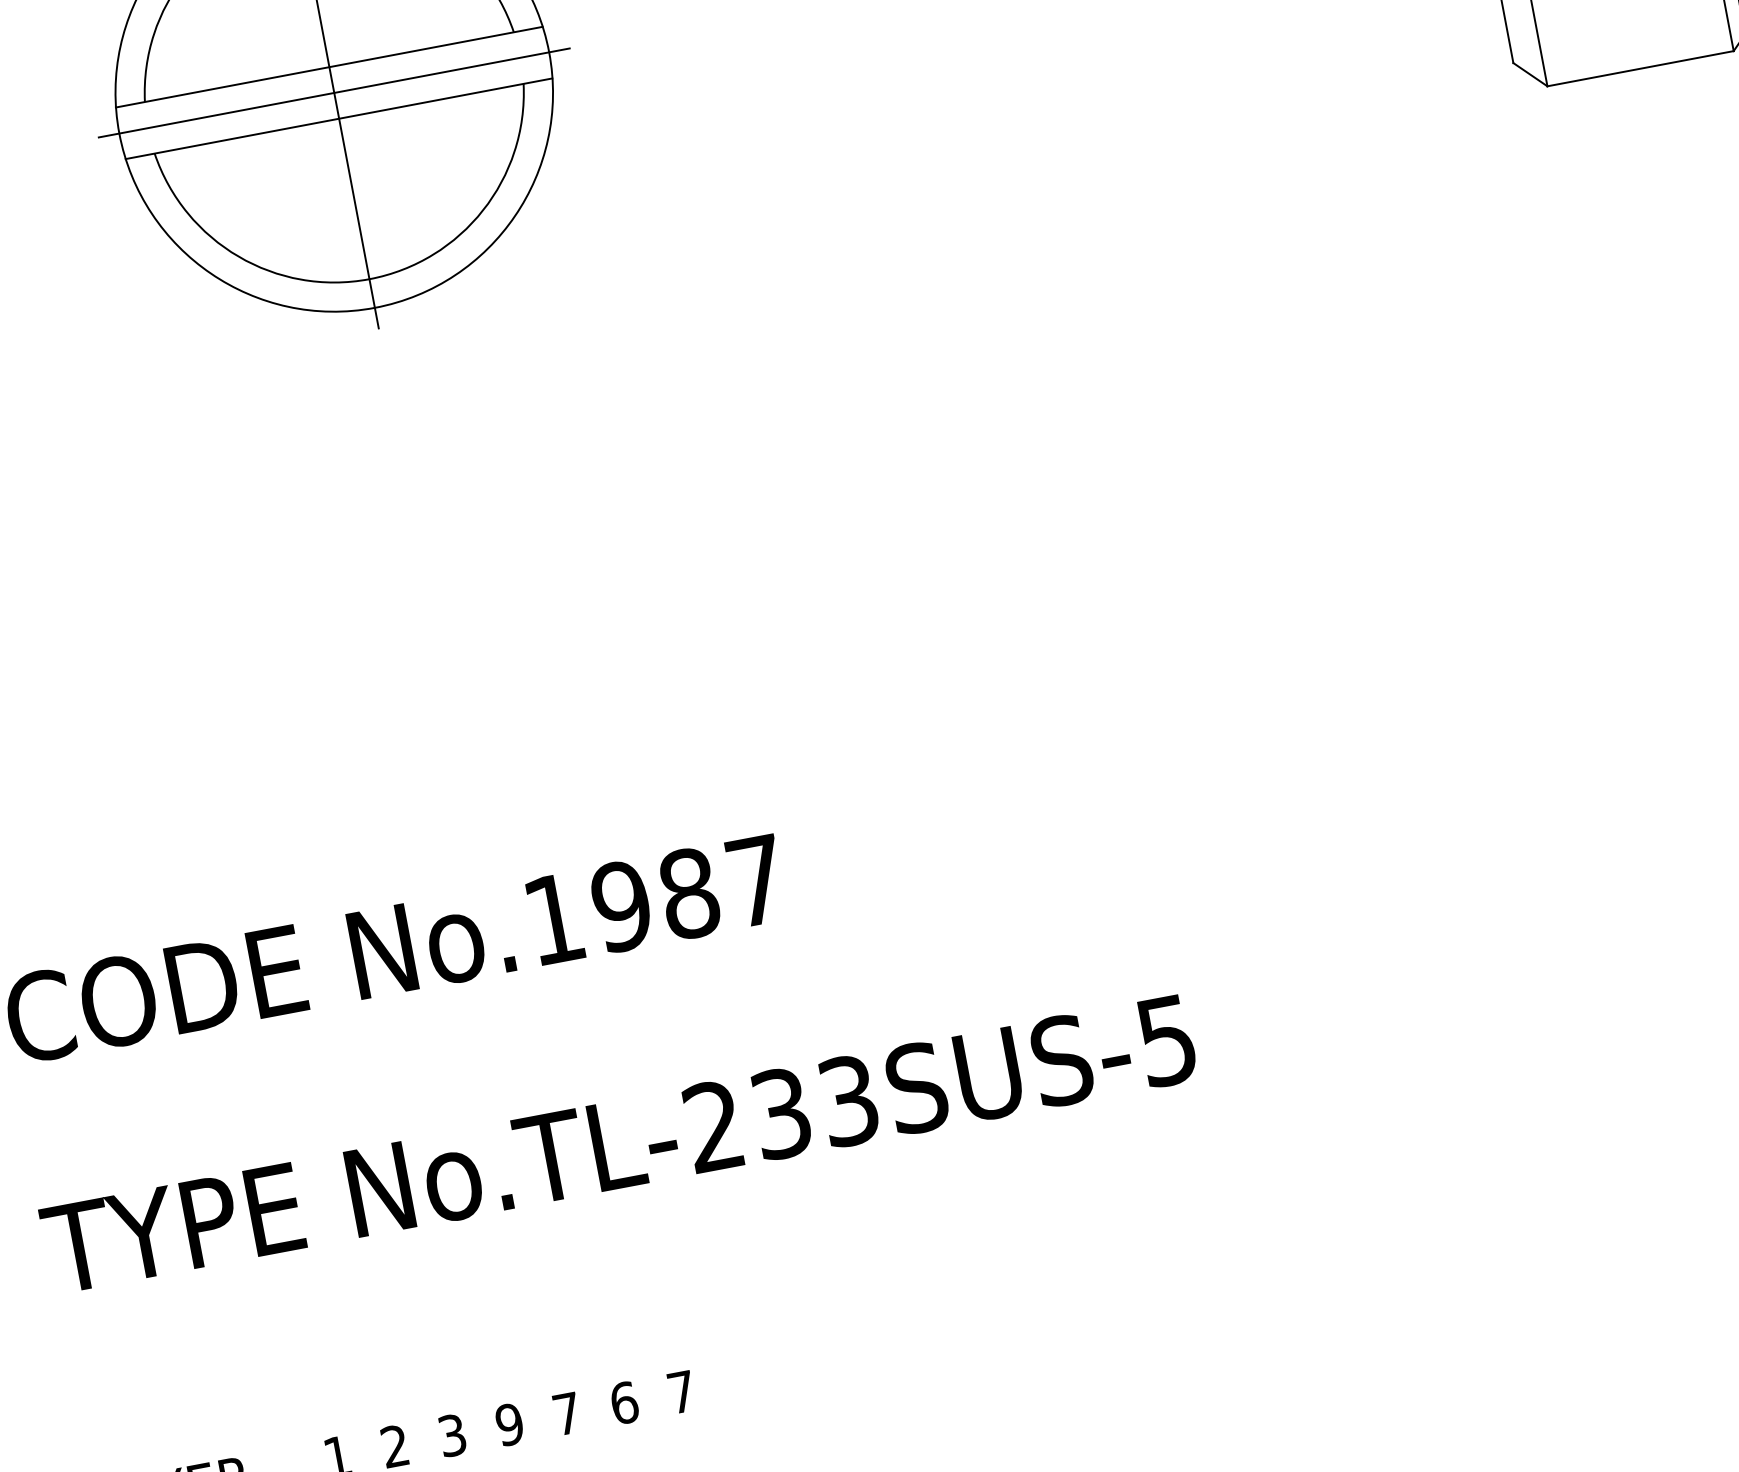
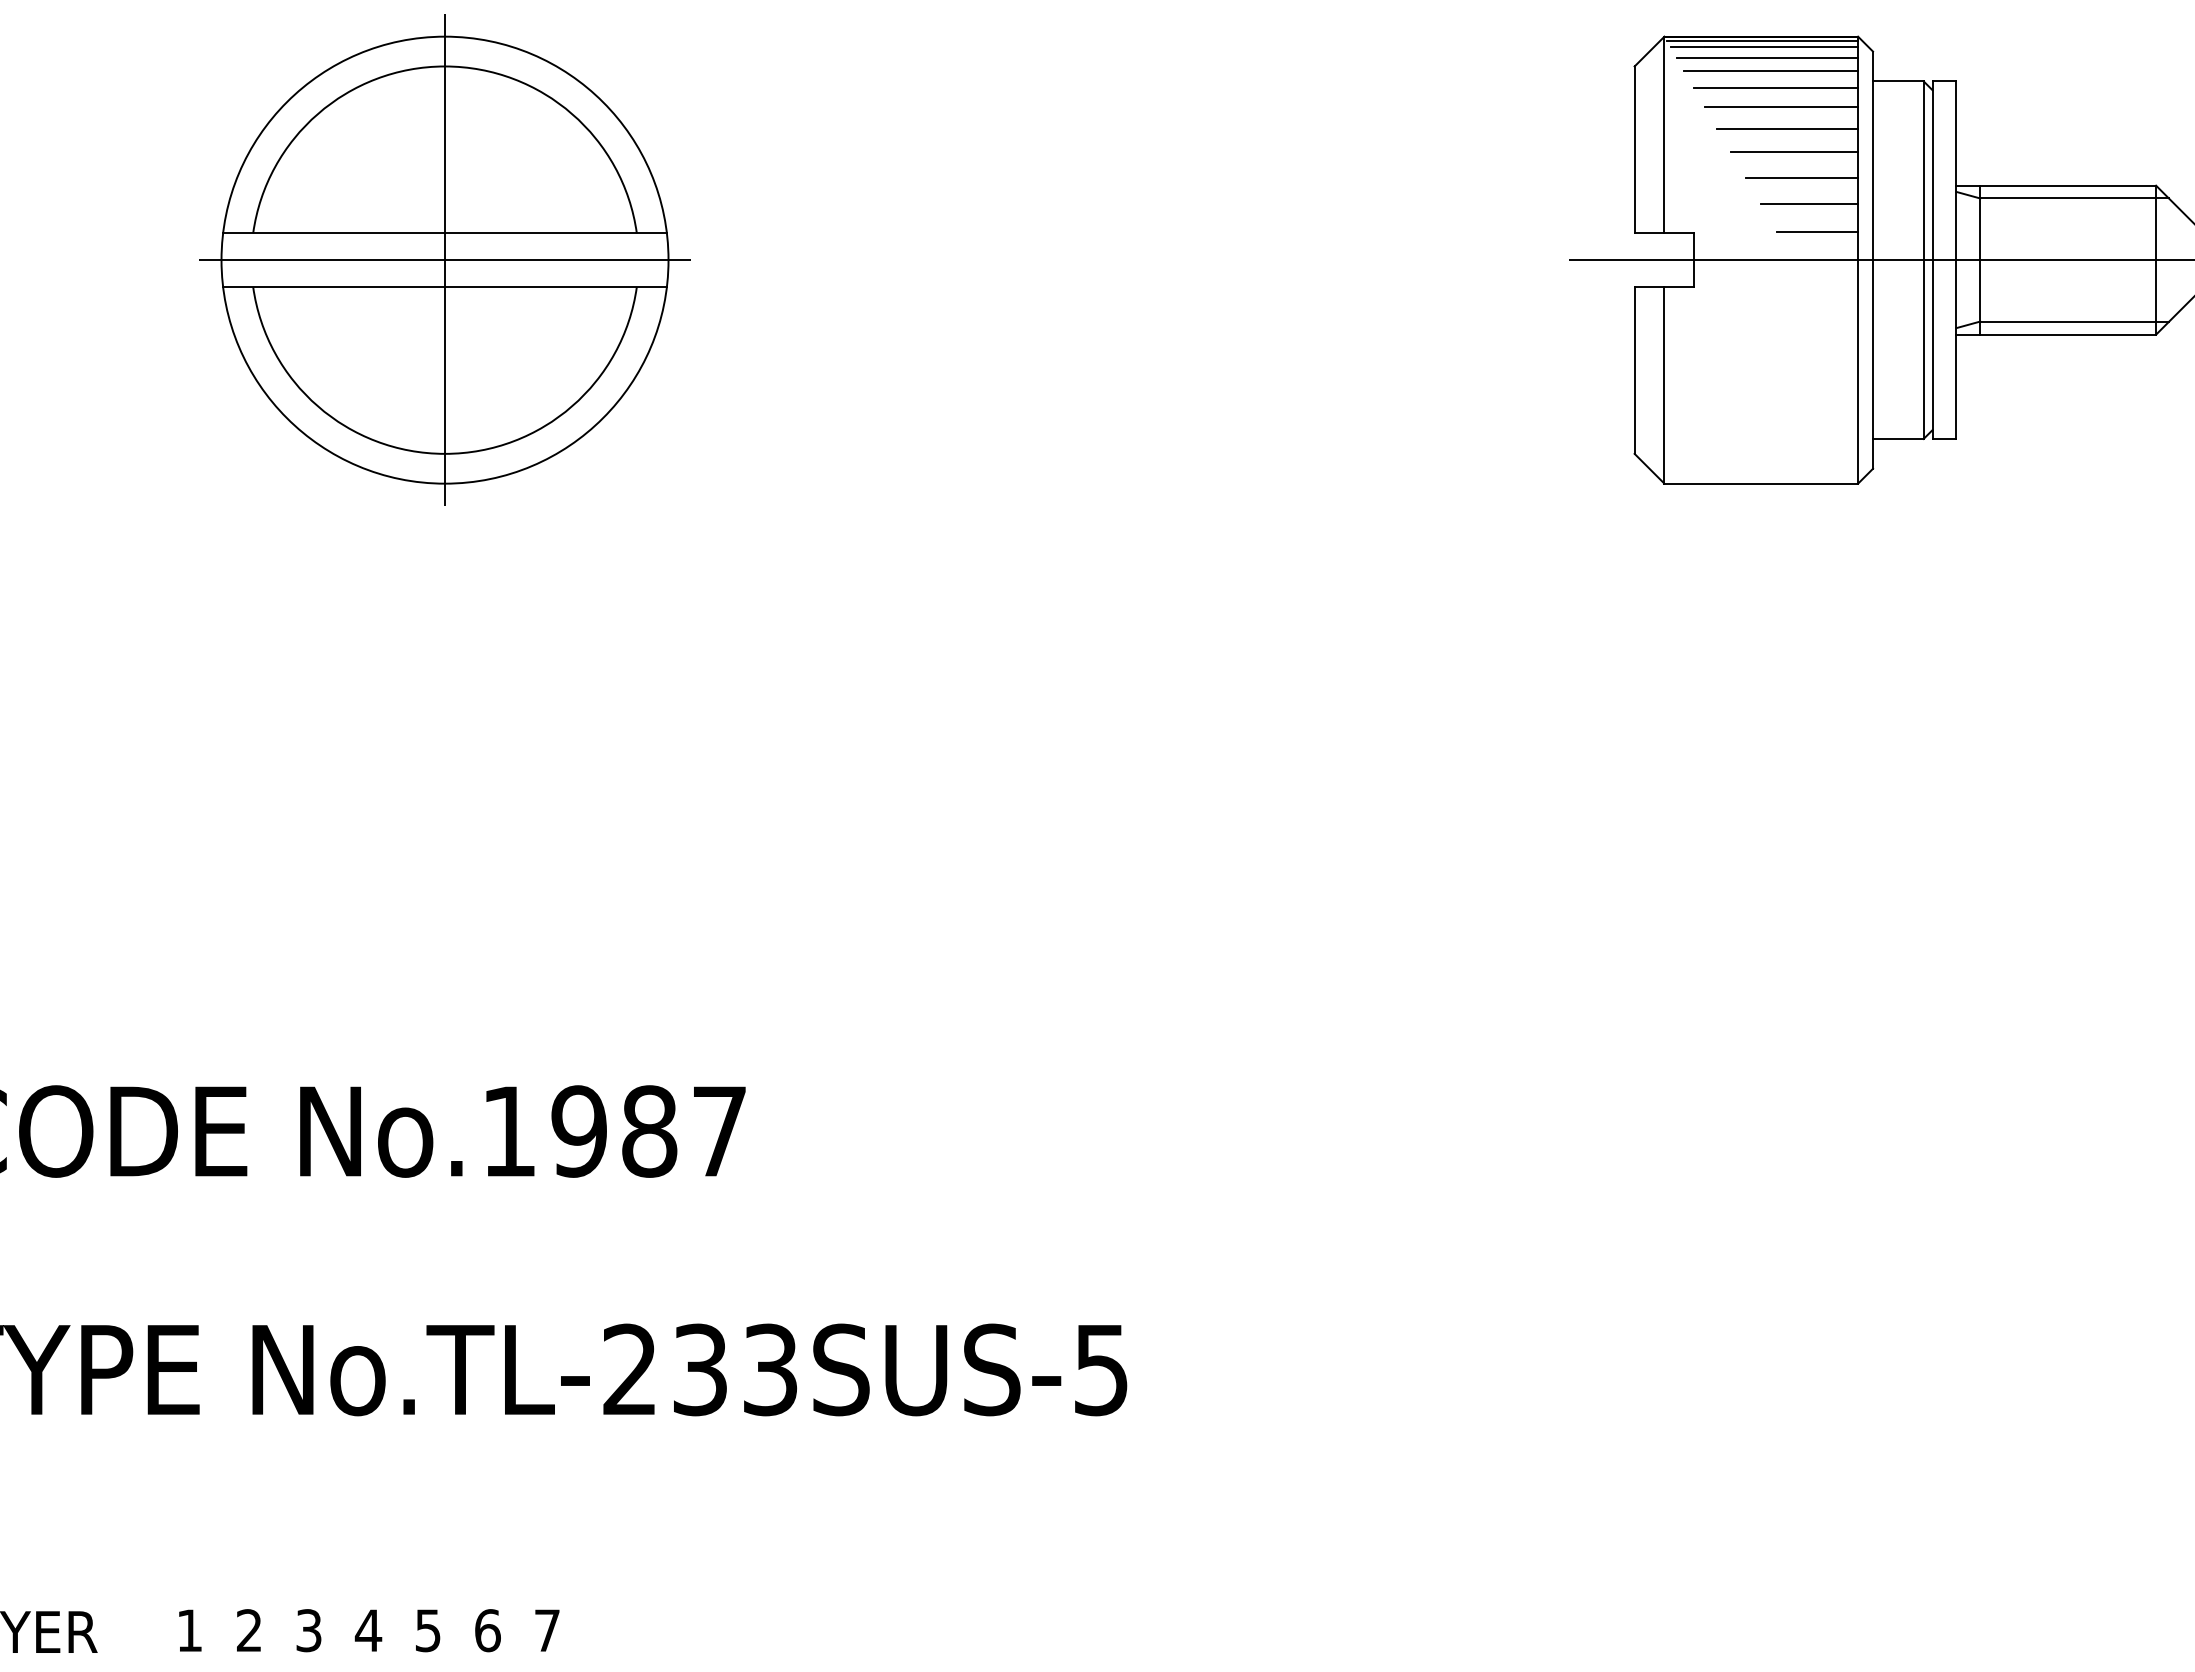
text: (567, 1413) -> (428, 1630), 7 -> 5
text: (509, 1424) -> (368, 1630), 9 -> 4

